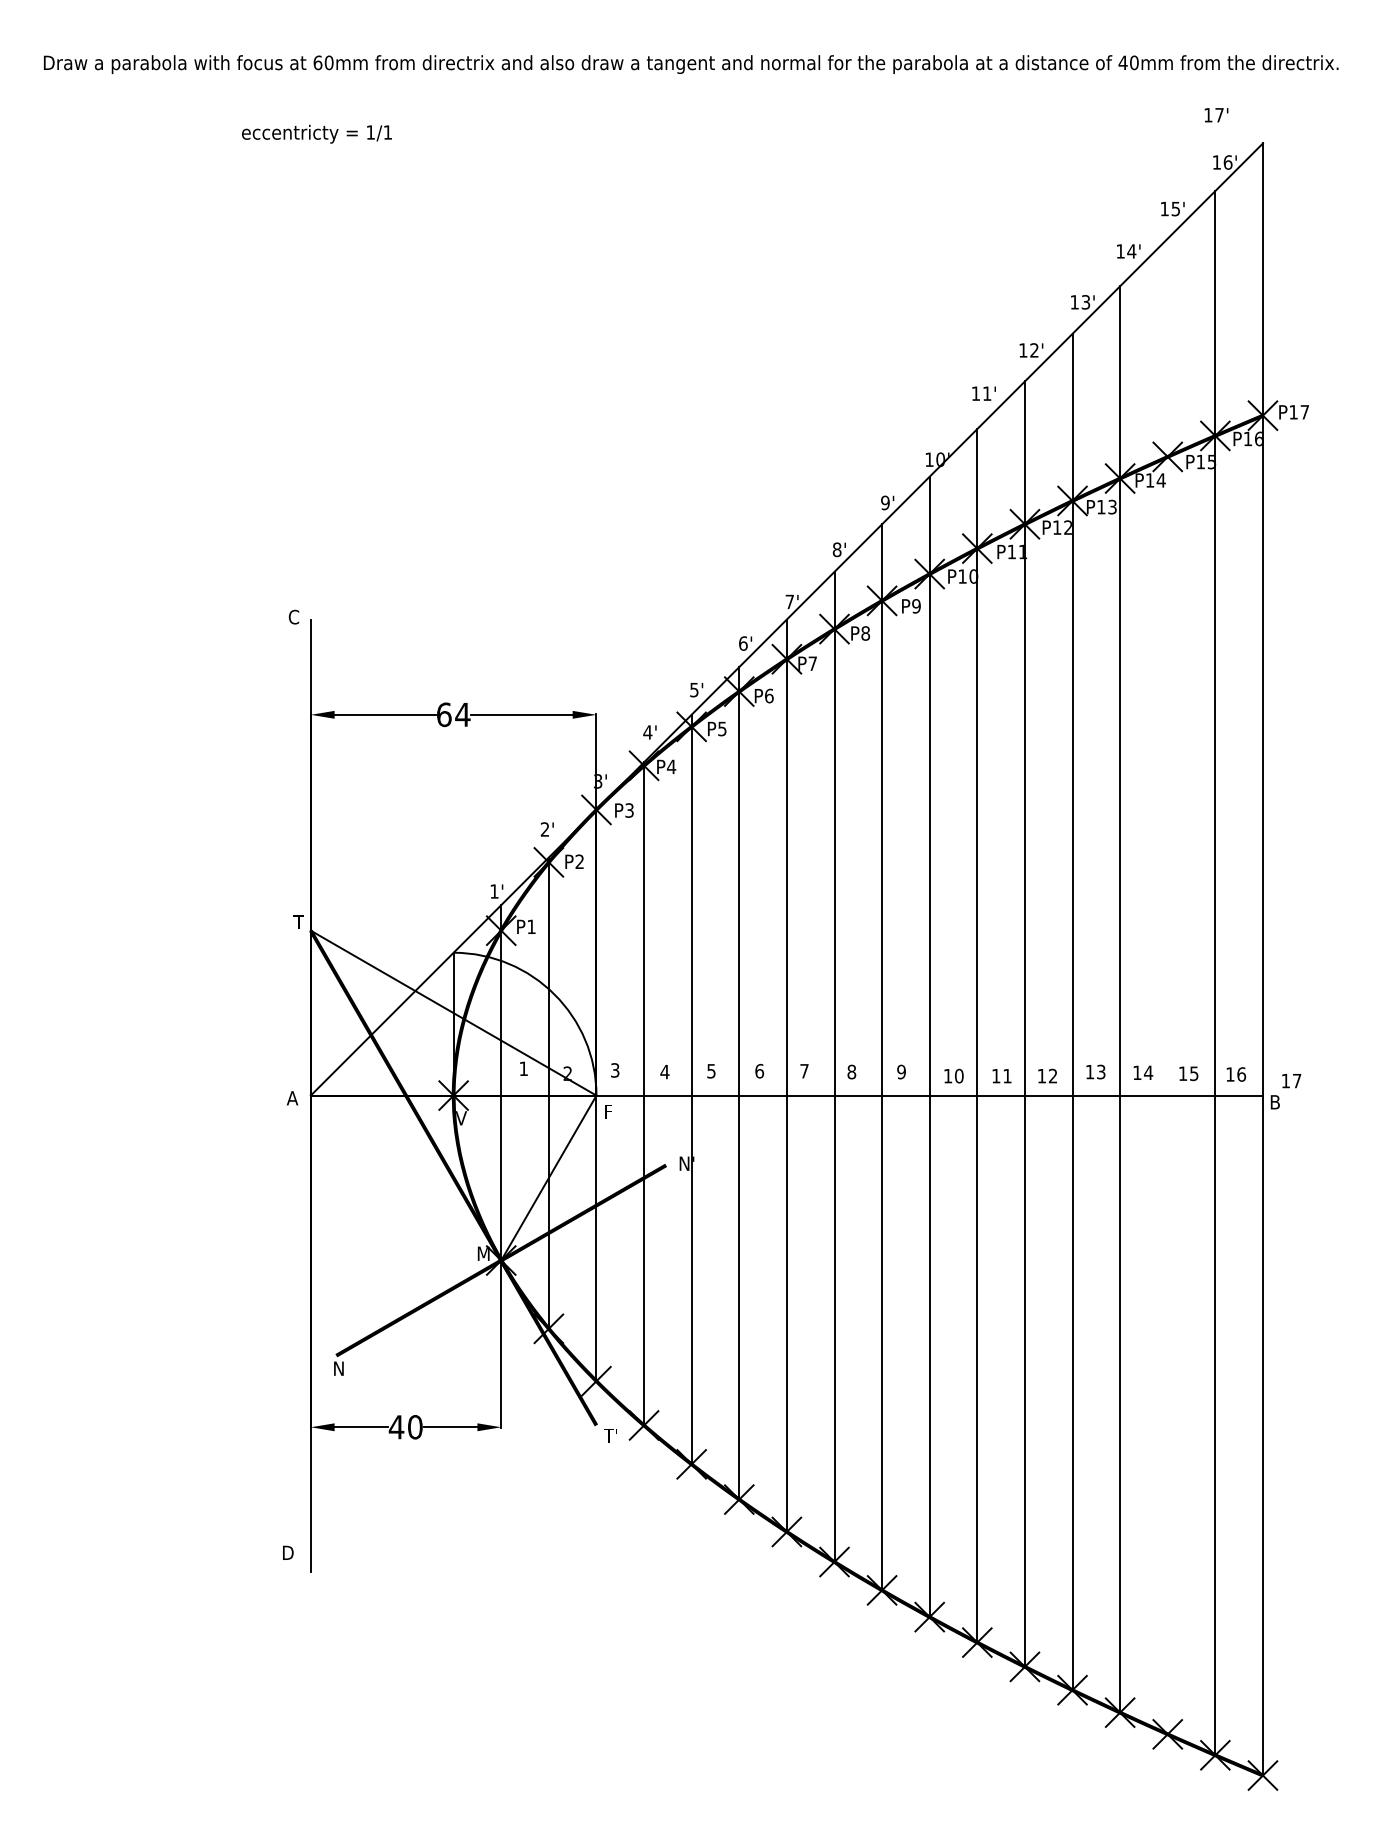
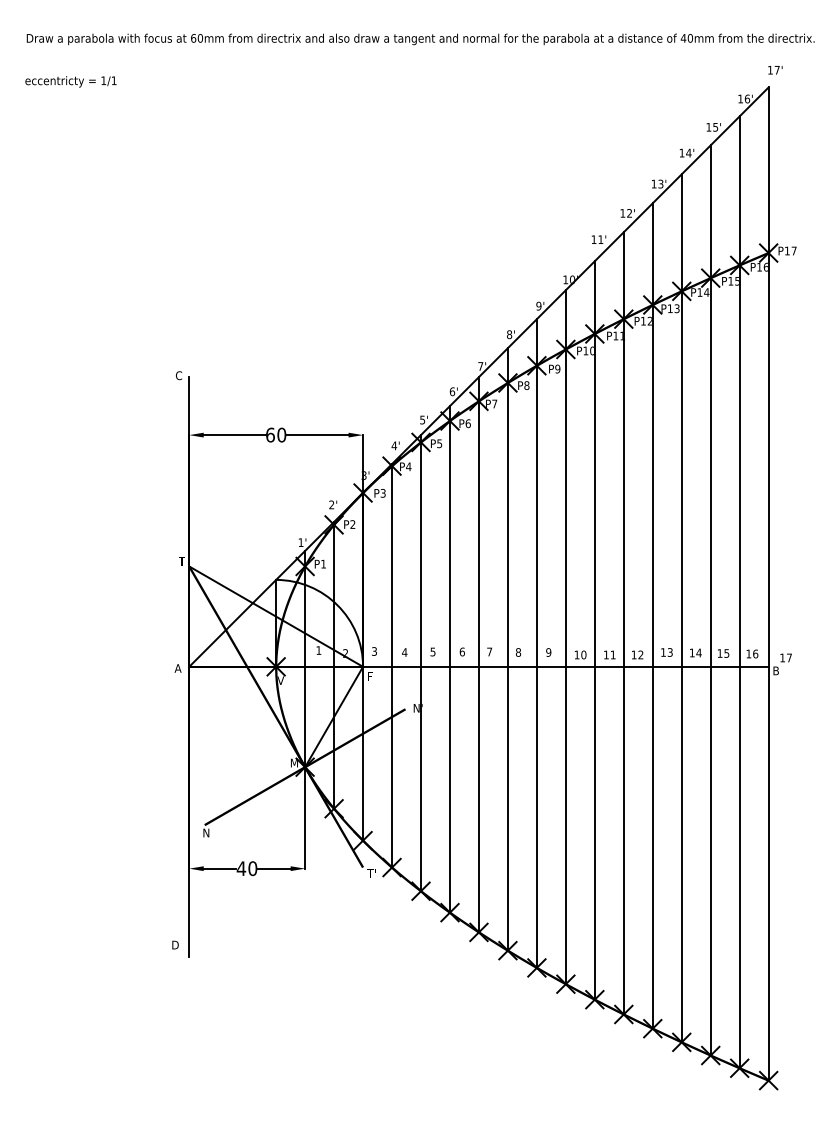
text: (1216, 115) -> (775, 70), moved
text: (316, 133) -> (70, 81), moved
text: (462, 713) -> (281, 434), 64 -> 60
line: (1167, 986) -> (710, 600), added

